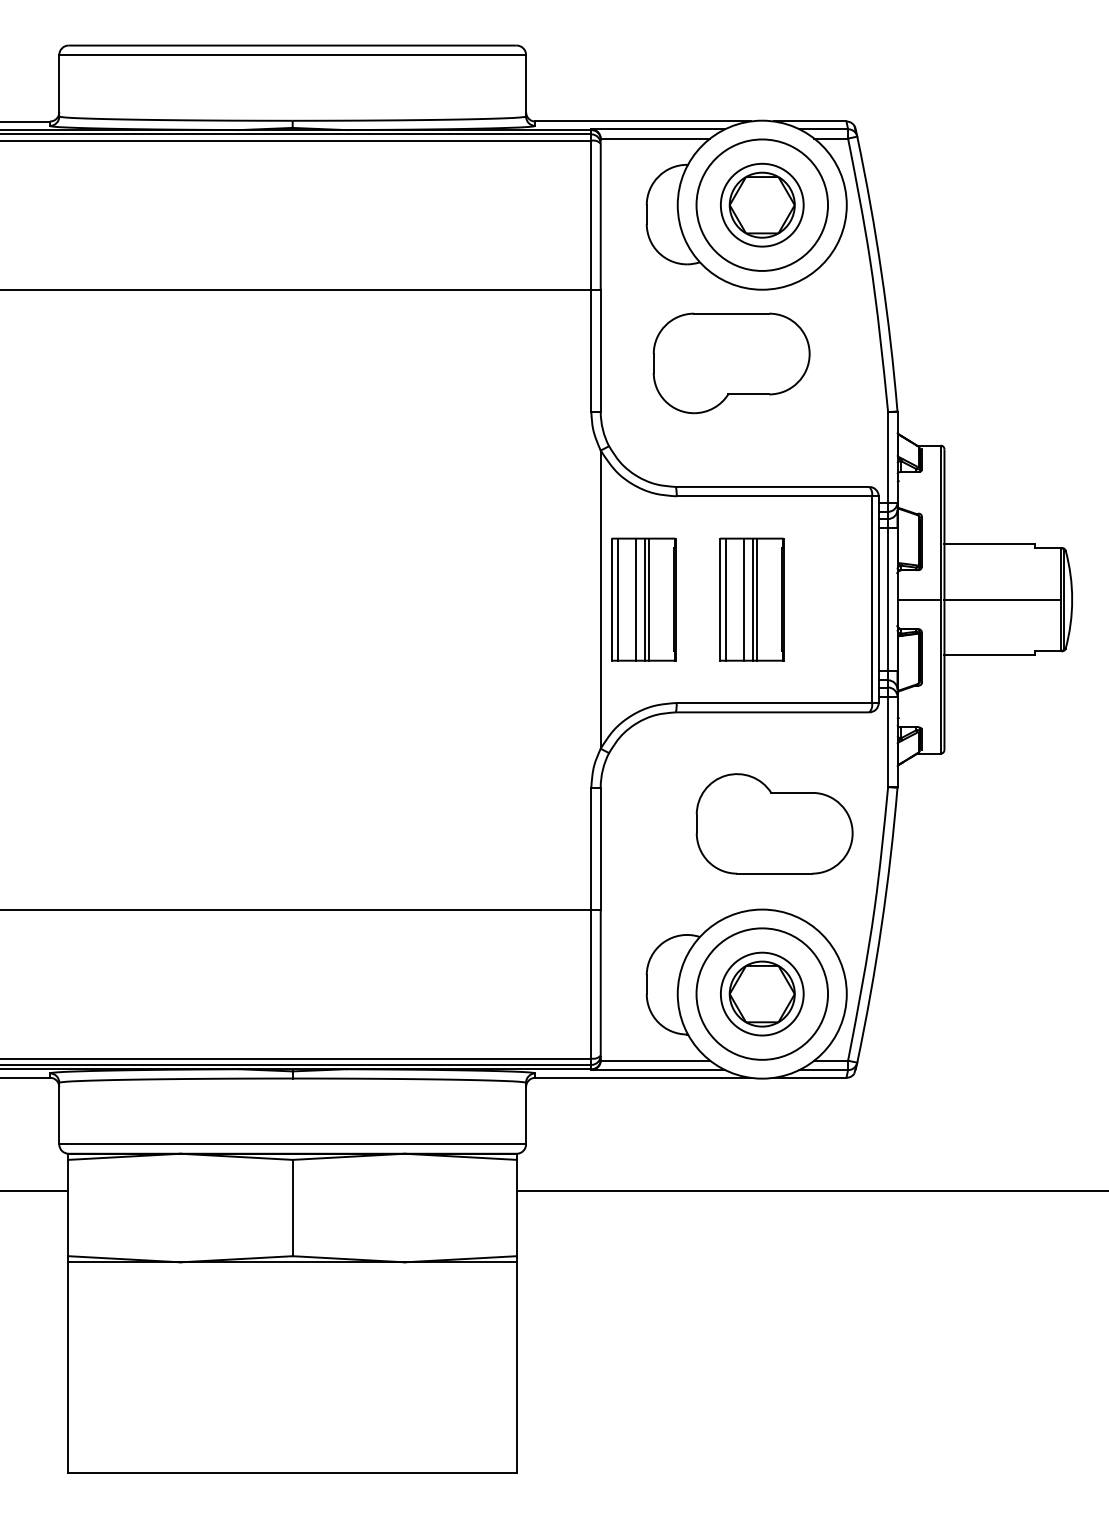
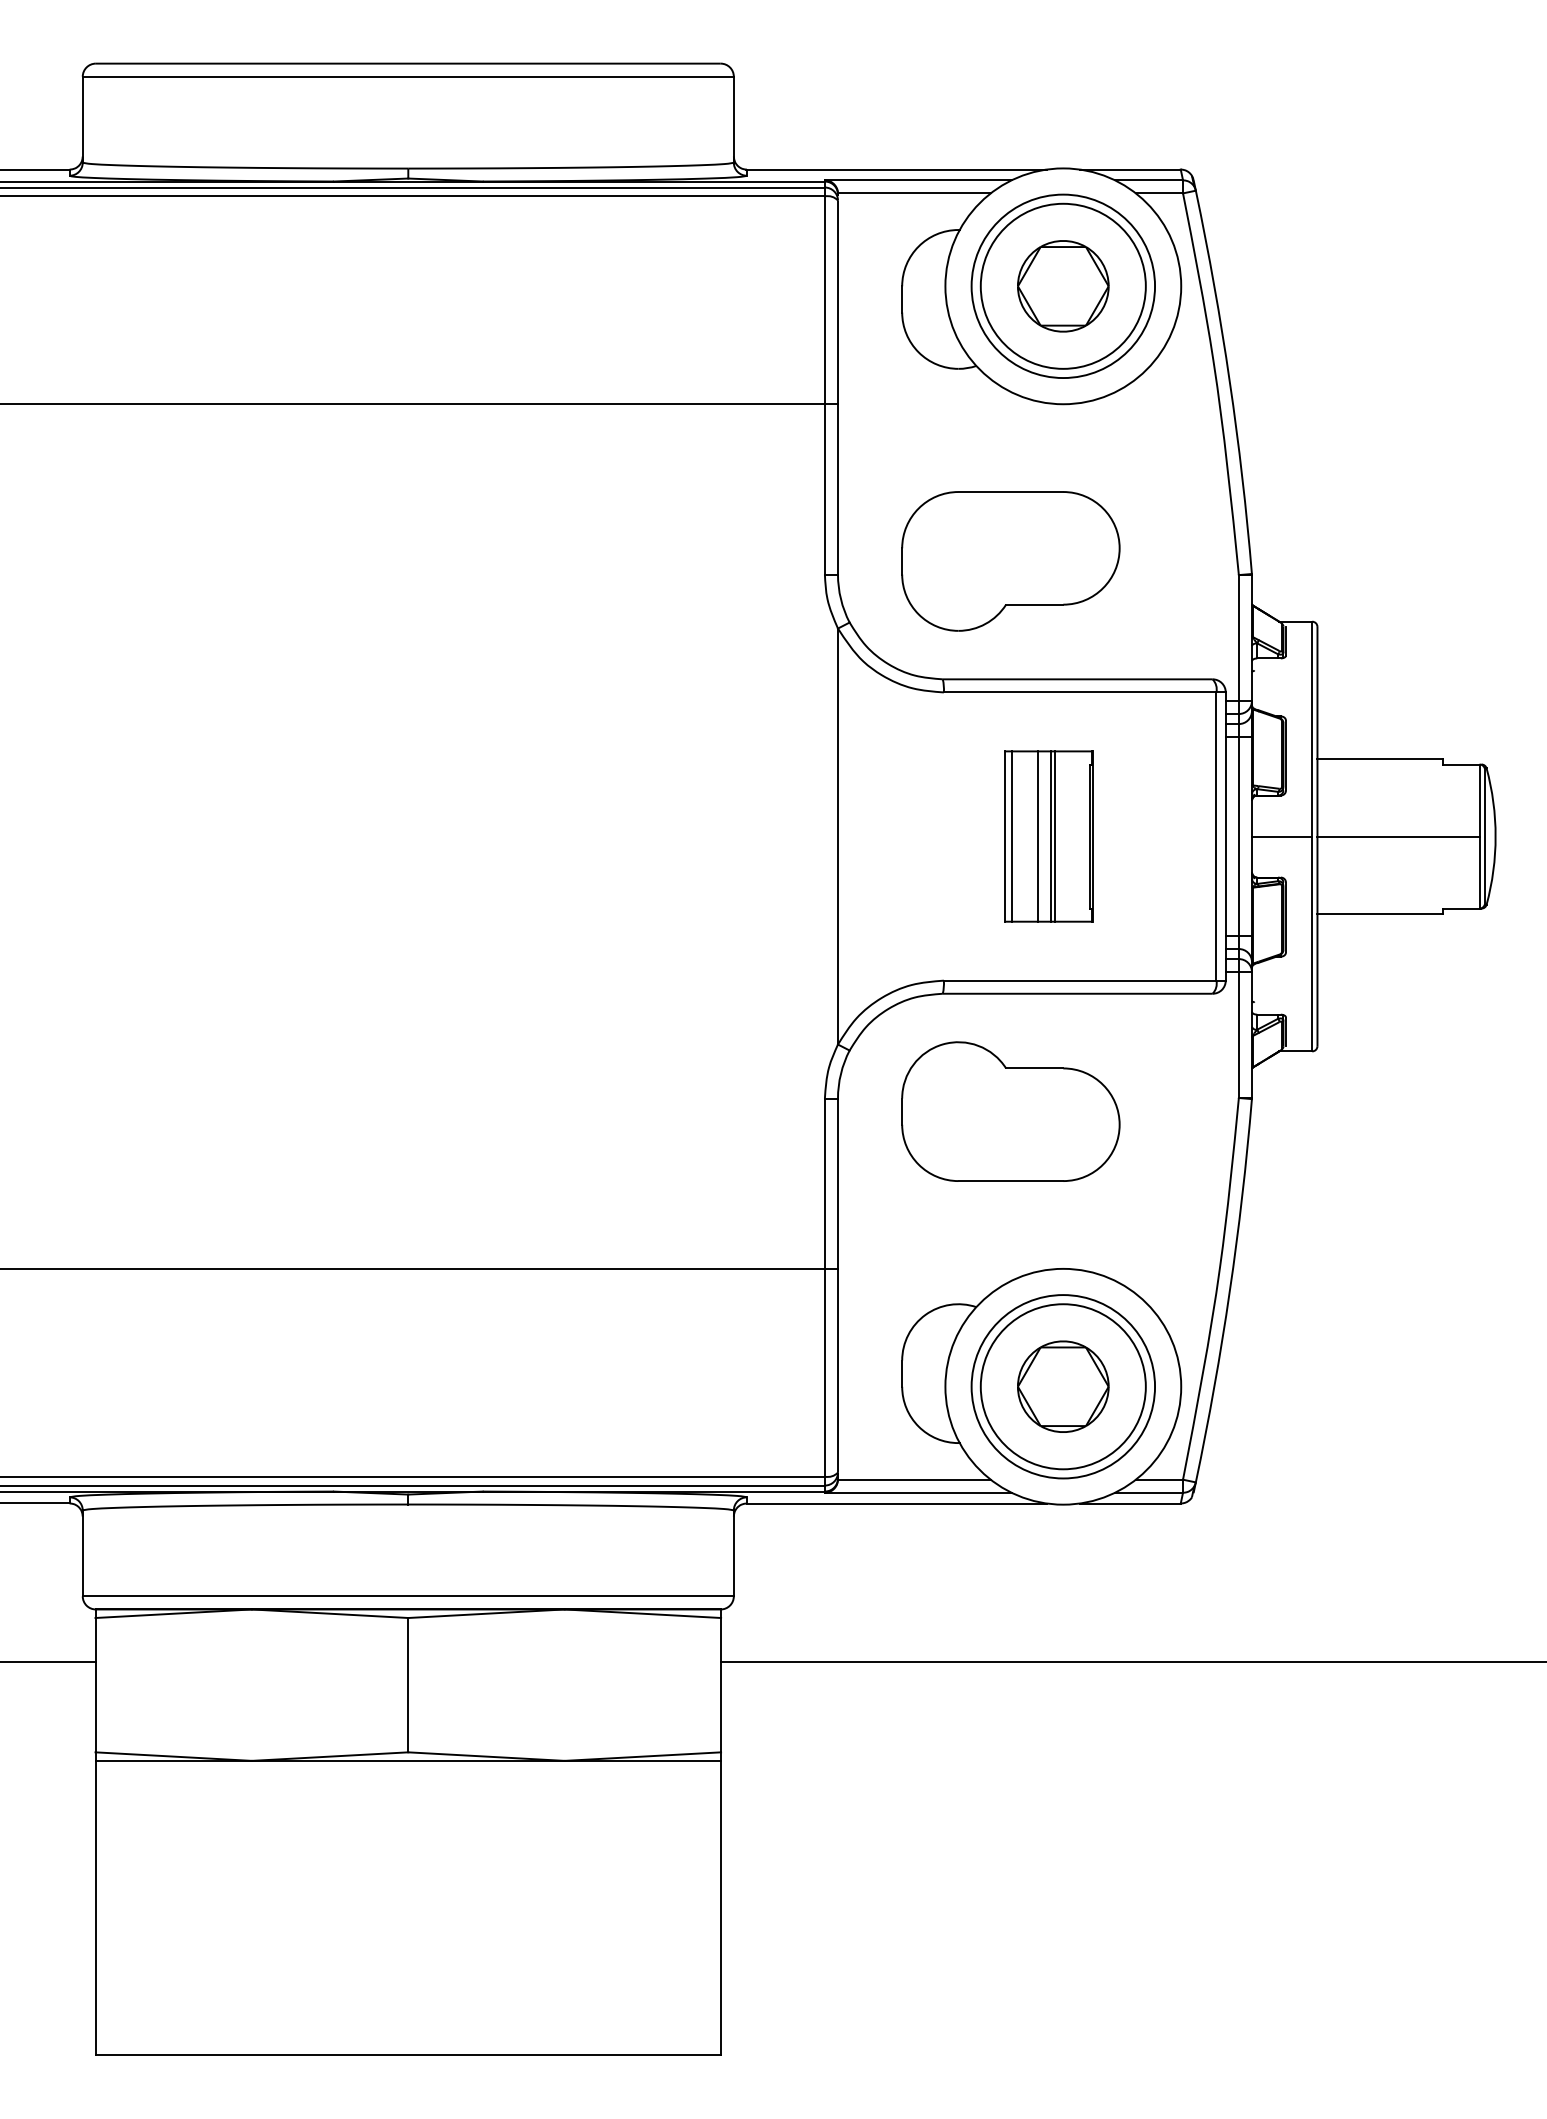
circle: (762, 205) -> (1063, 286), size x1.43
part: (731, 363) -> (1010, 561), moved
part: (643, 599) -> (897, 836), removed
part: (774, 823) -> (1010, 1111), moved
circle: (762, 993) -> (1063, 1385), size x1.43

